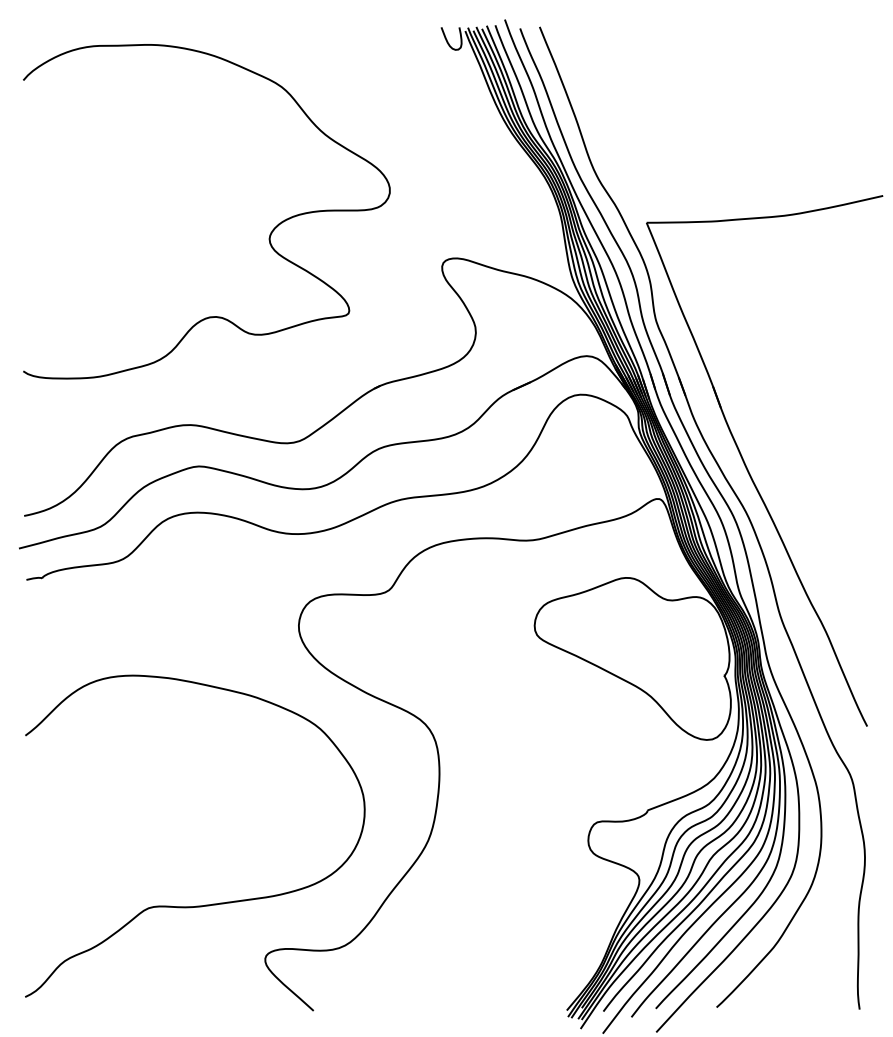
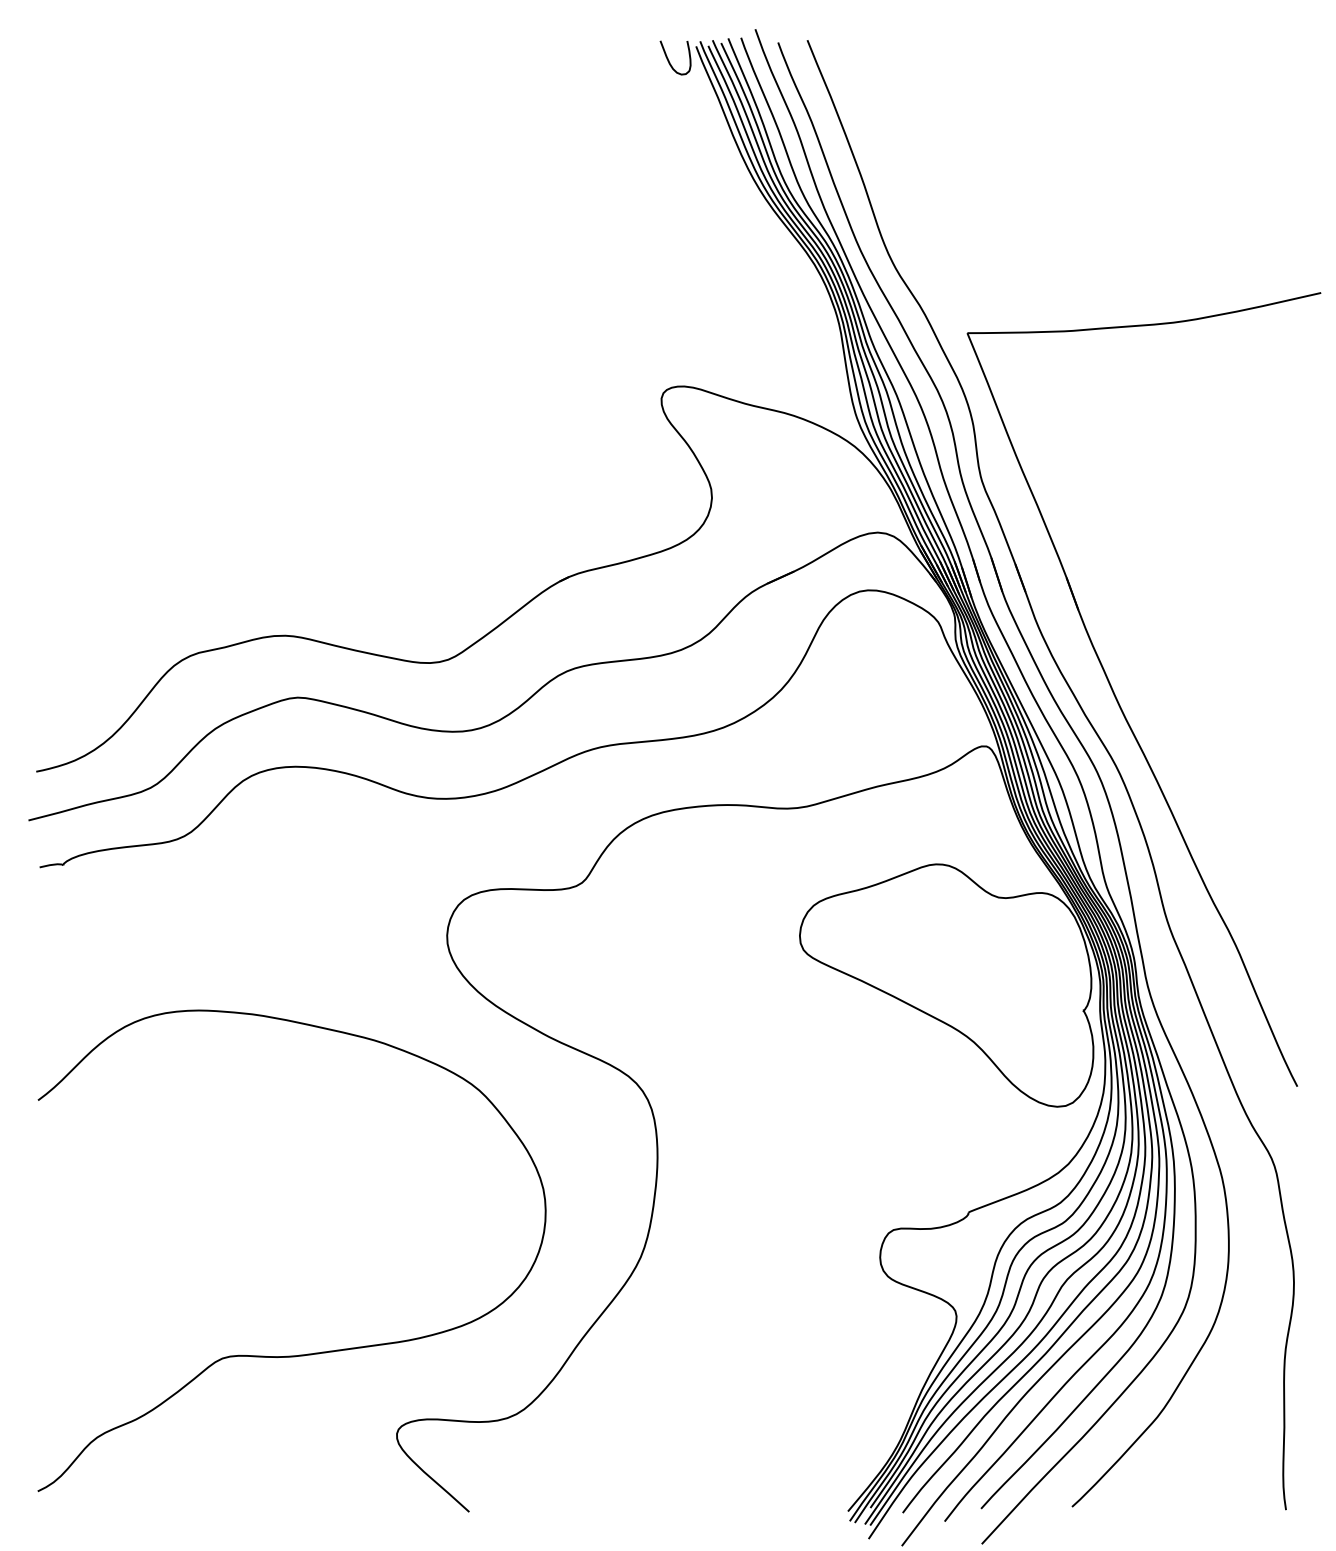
curve: (269, 234) -> (403, 350), removed

